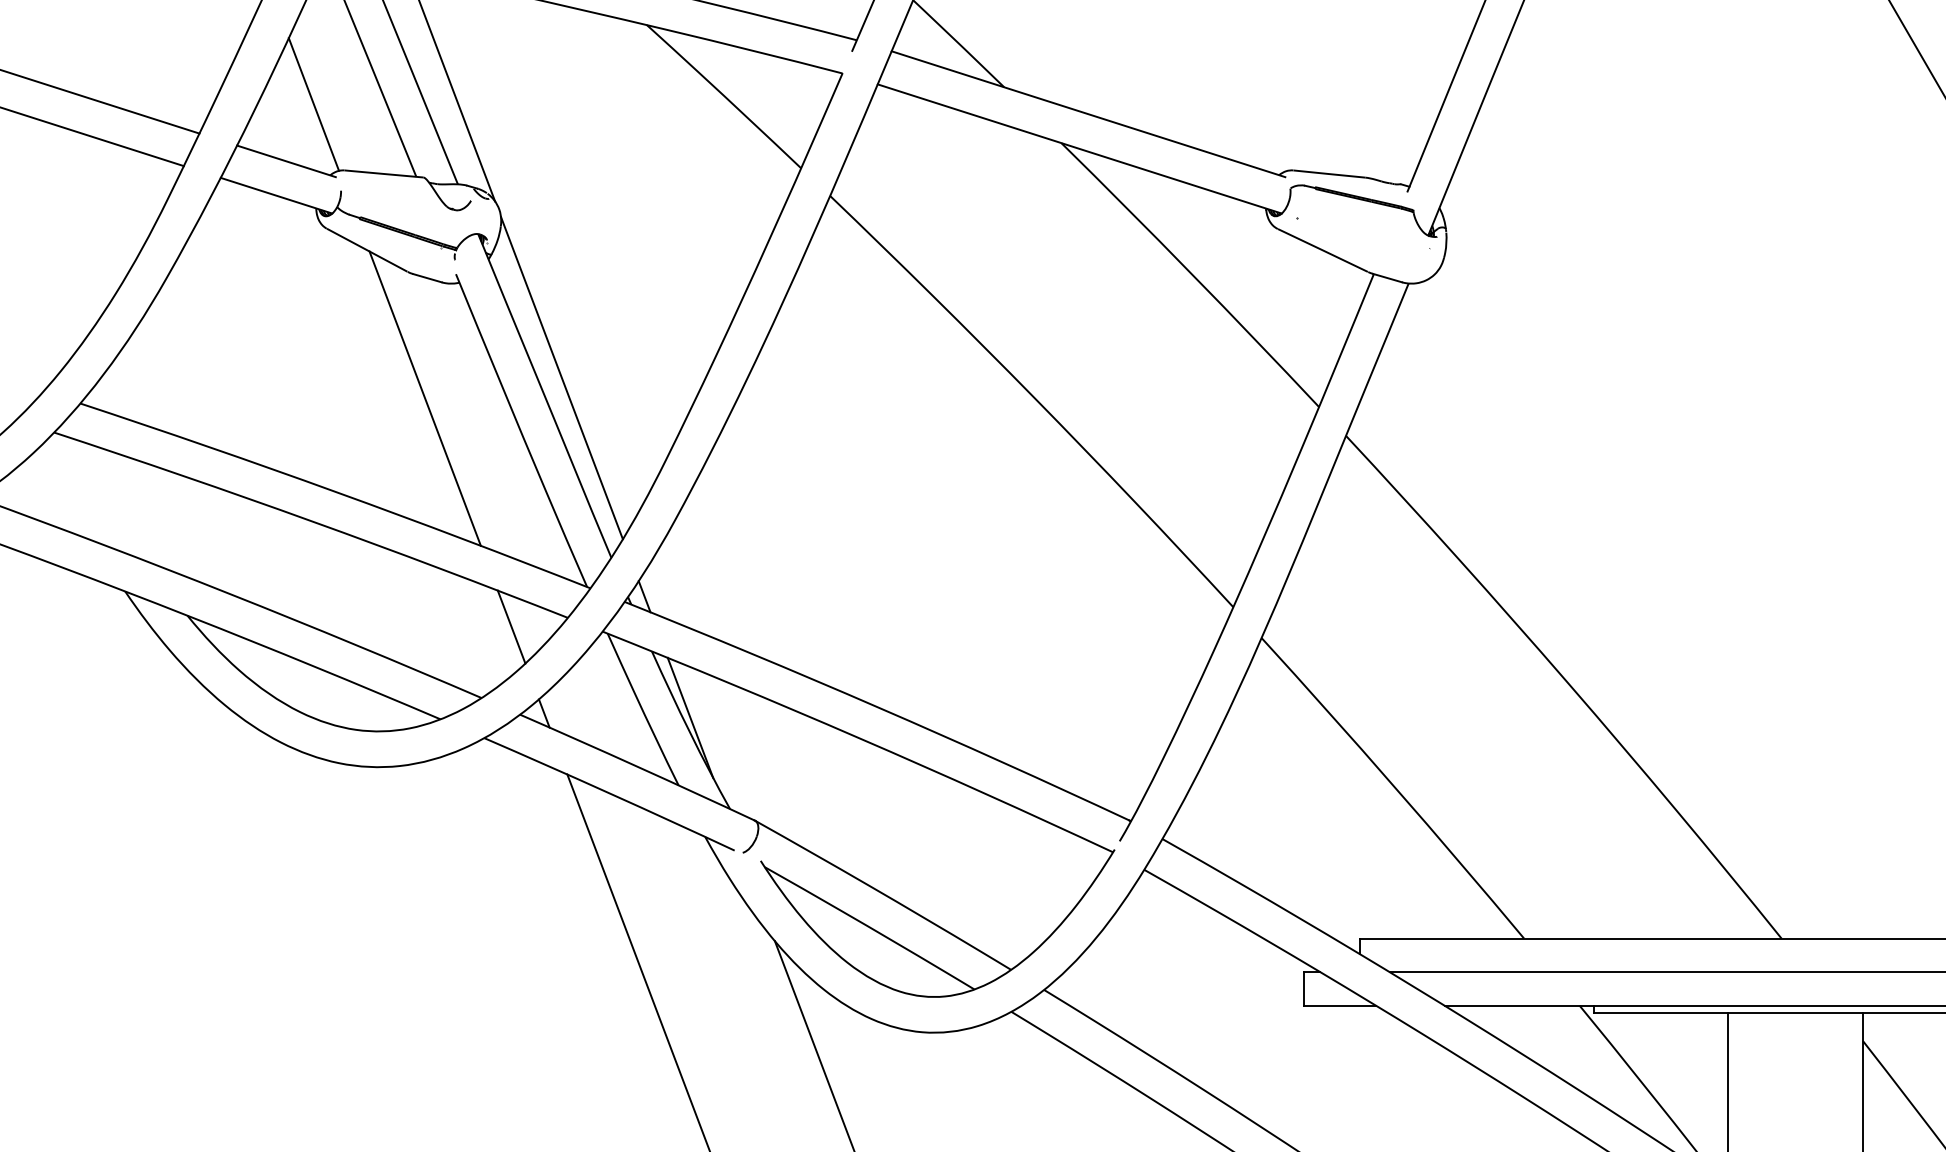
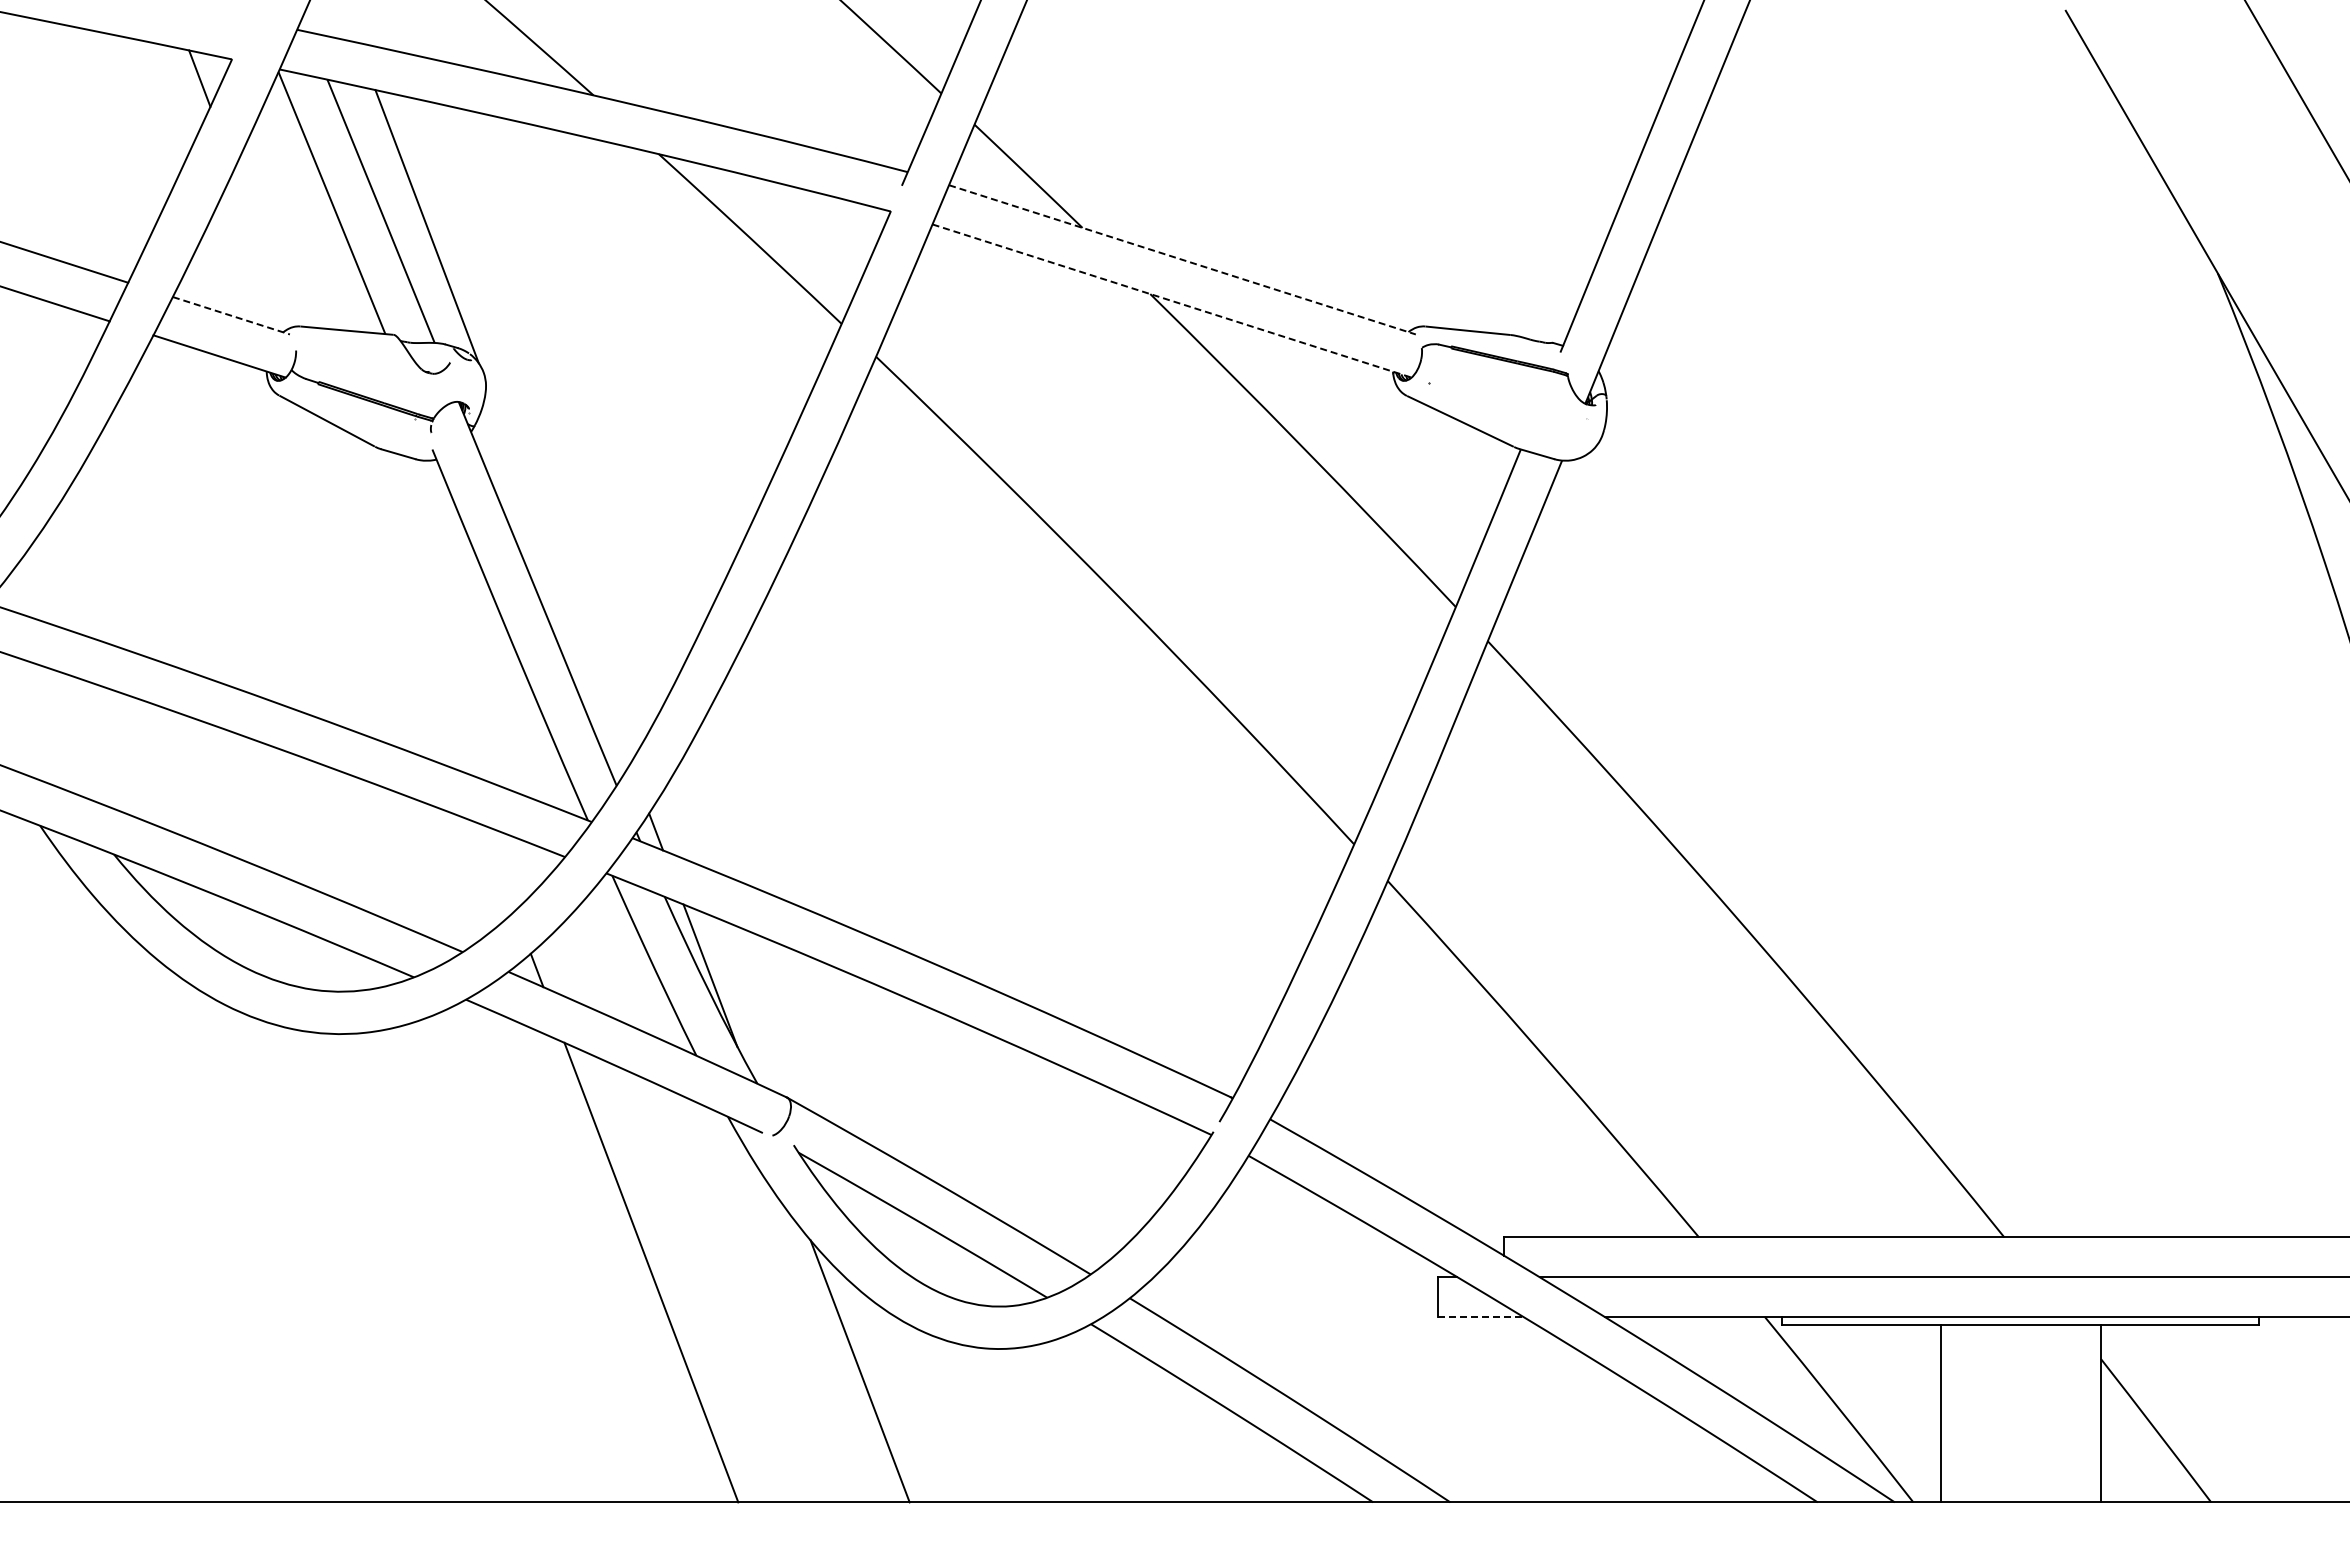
line: (313, 103) -> (263, 247), removed
line: (1088, 114) -> (1182, 260), solid -> dashed
line: (1080, 149) -> (1172, 301), solid -> dashed
line: (286, 161) -> (231, 315), solid -> dashed
line: (561, 377) -> (557, 572), removed
line: (424, 398) -> (395, 596), removed
line: (510, 626) -> (497, 867), removed
line: (1339, 1005) -> (1480, 1316), solid -> dashed

